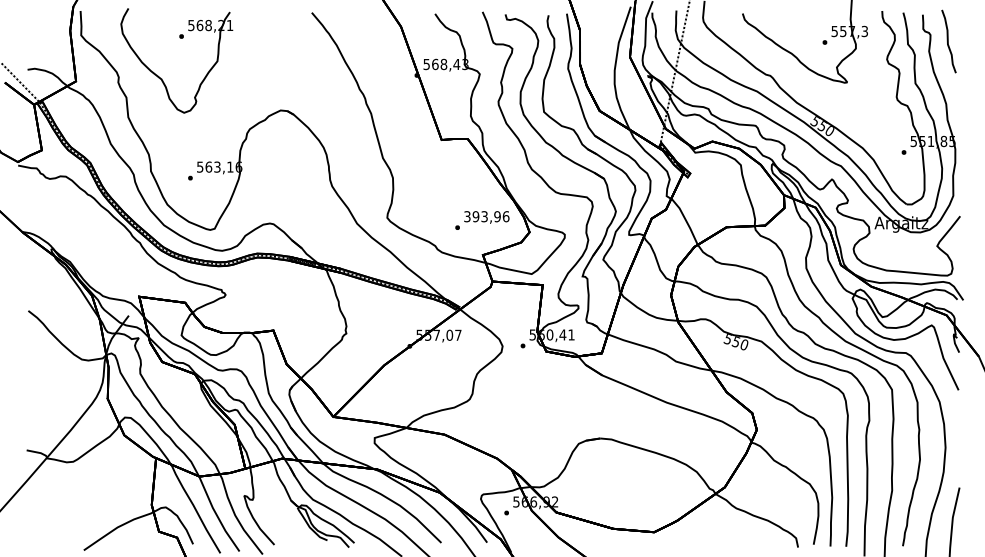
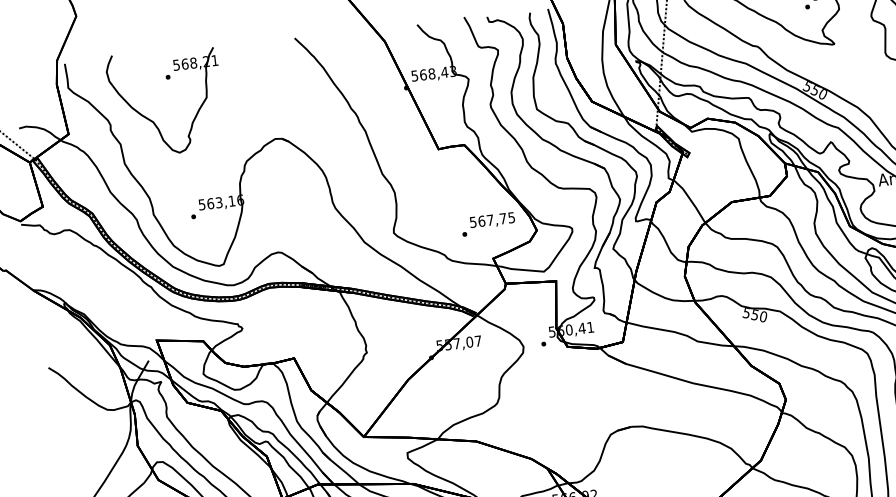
text: (486, 216) -> (492, 219), 393,96 -> 567,75

